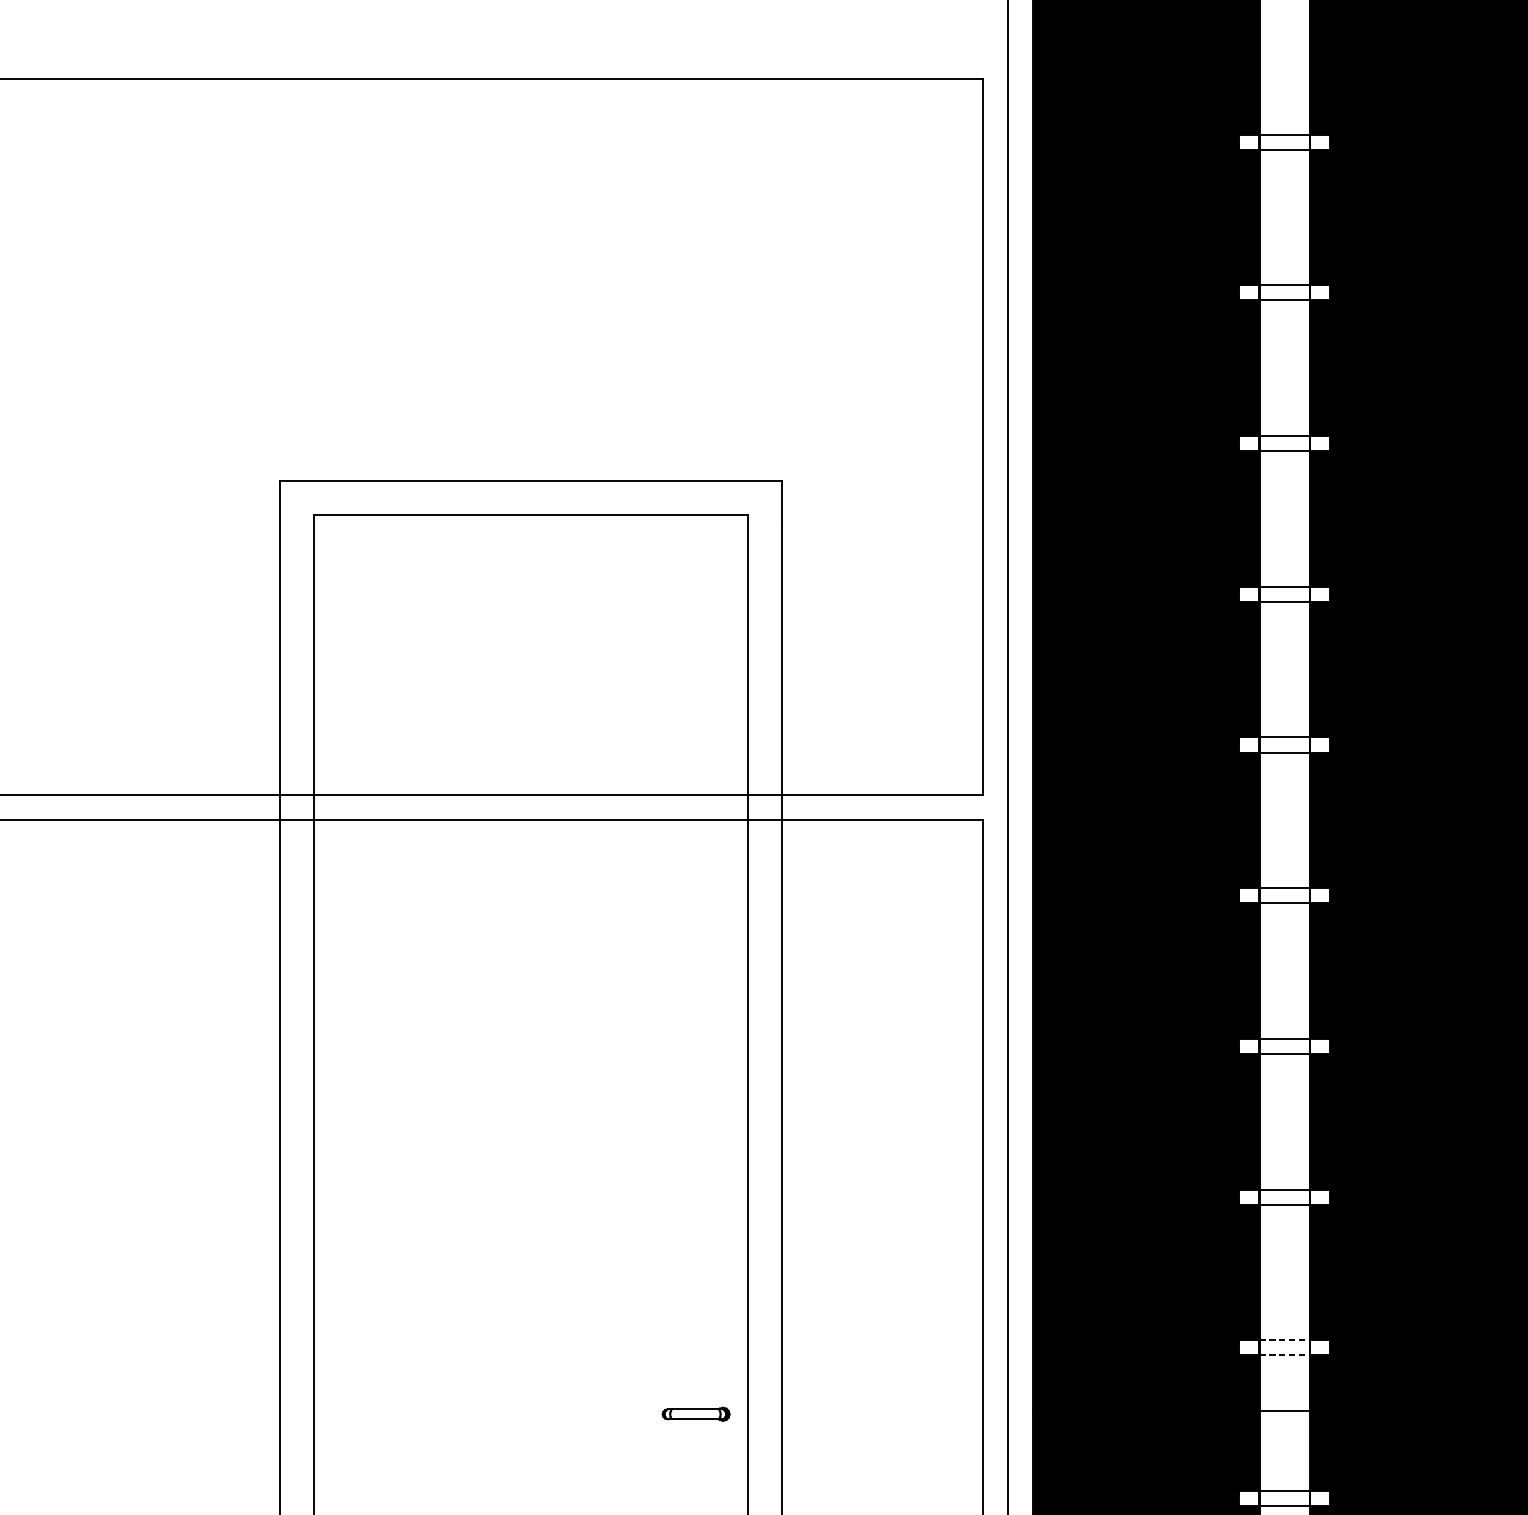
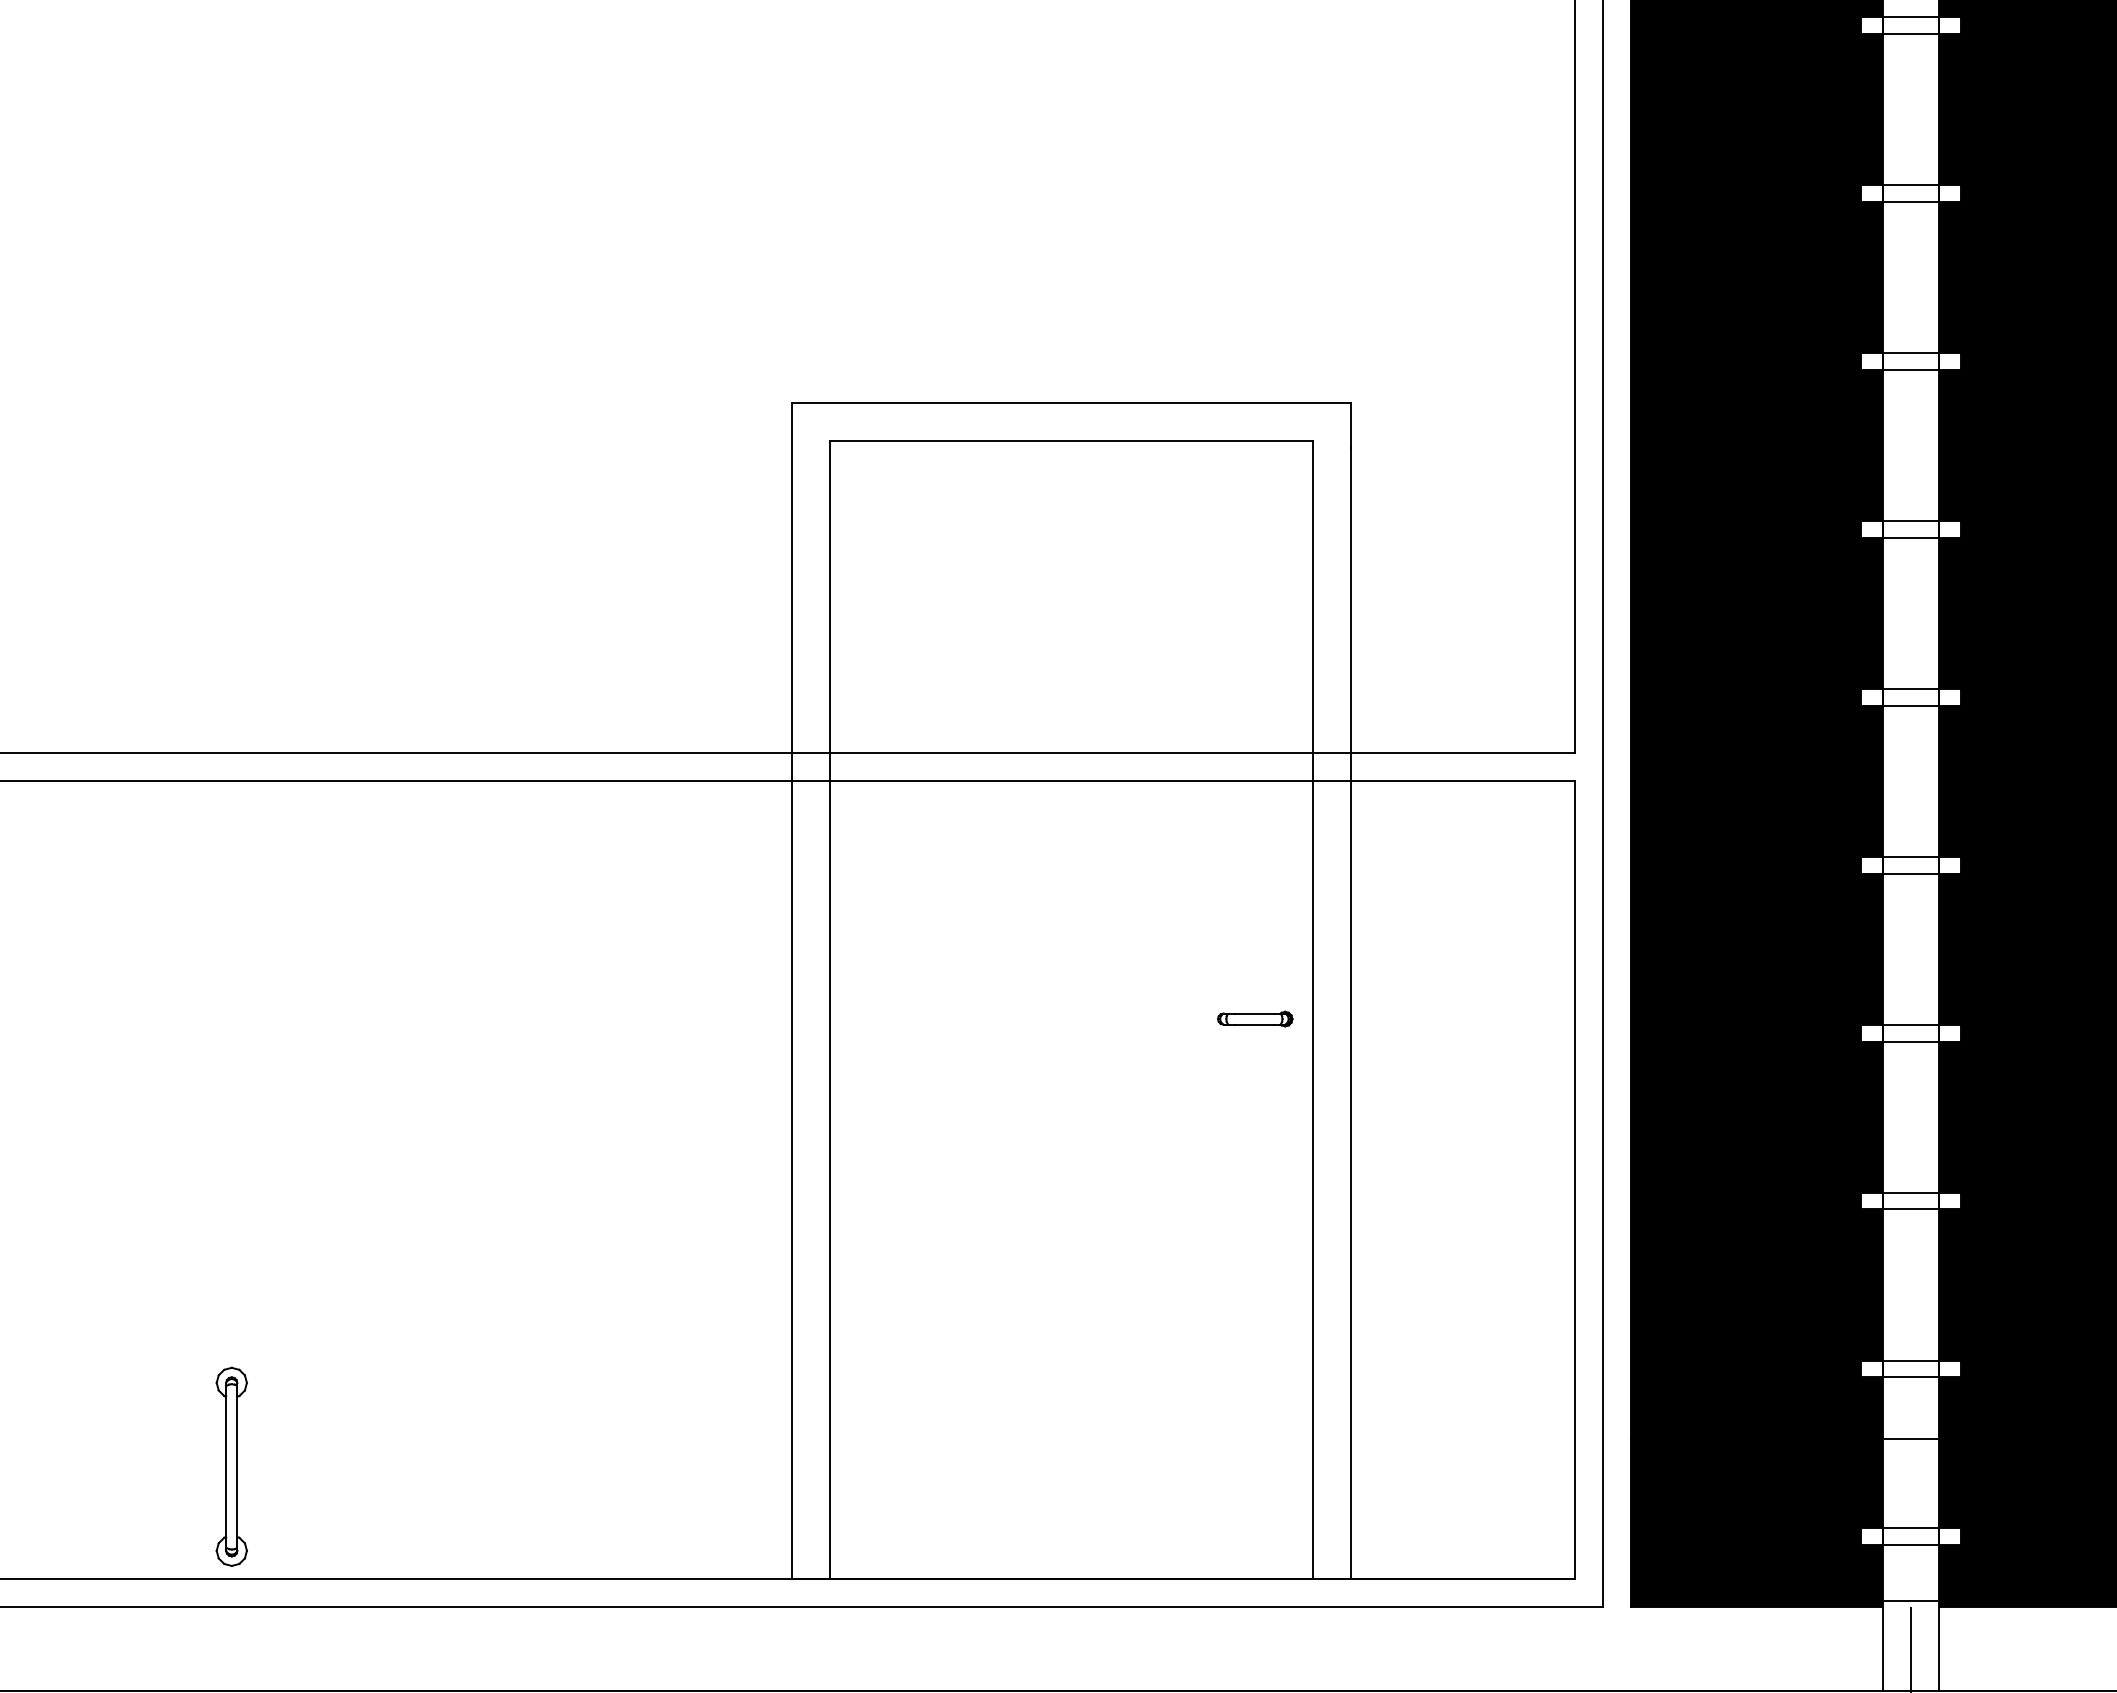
line: (1285, 1340) -> (1911, 1360), dashed -> solid
line: (1285, 1355) -> (1911, 1377), dashed -> solid
part: (696, 1413) -> (1255, 1018), moved

